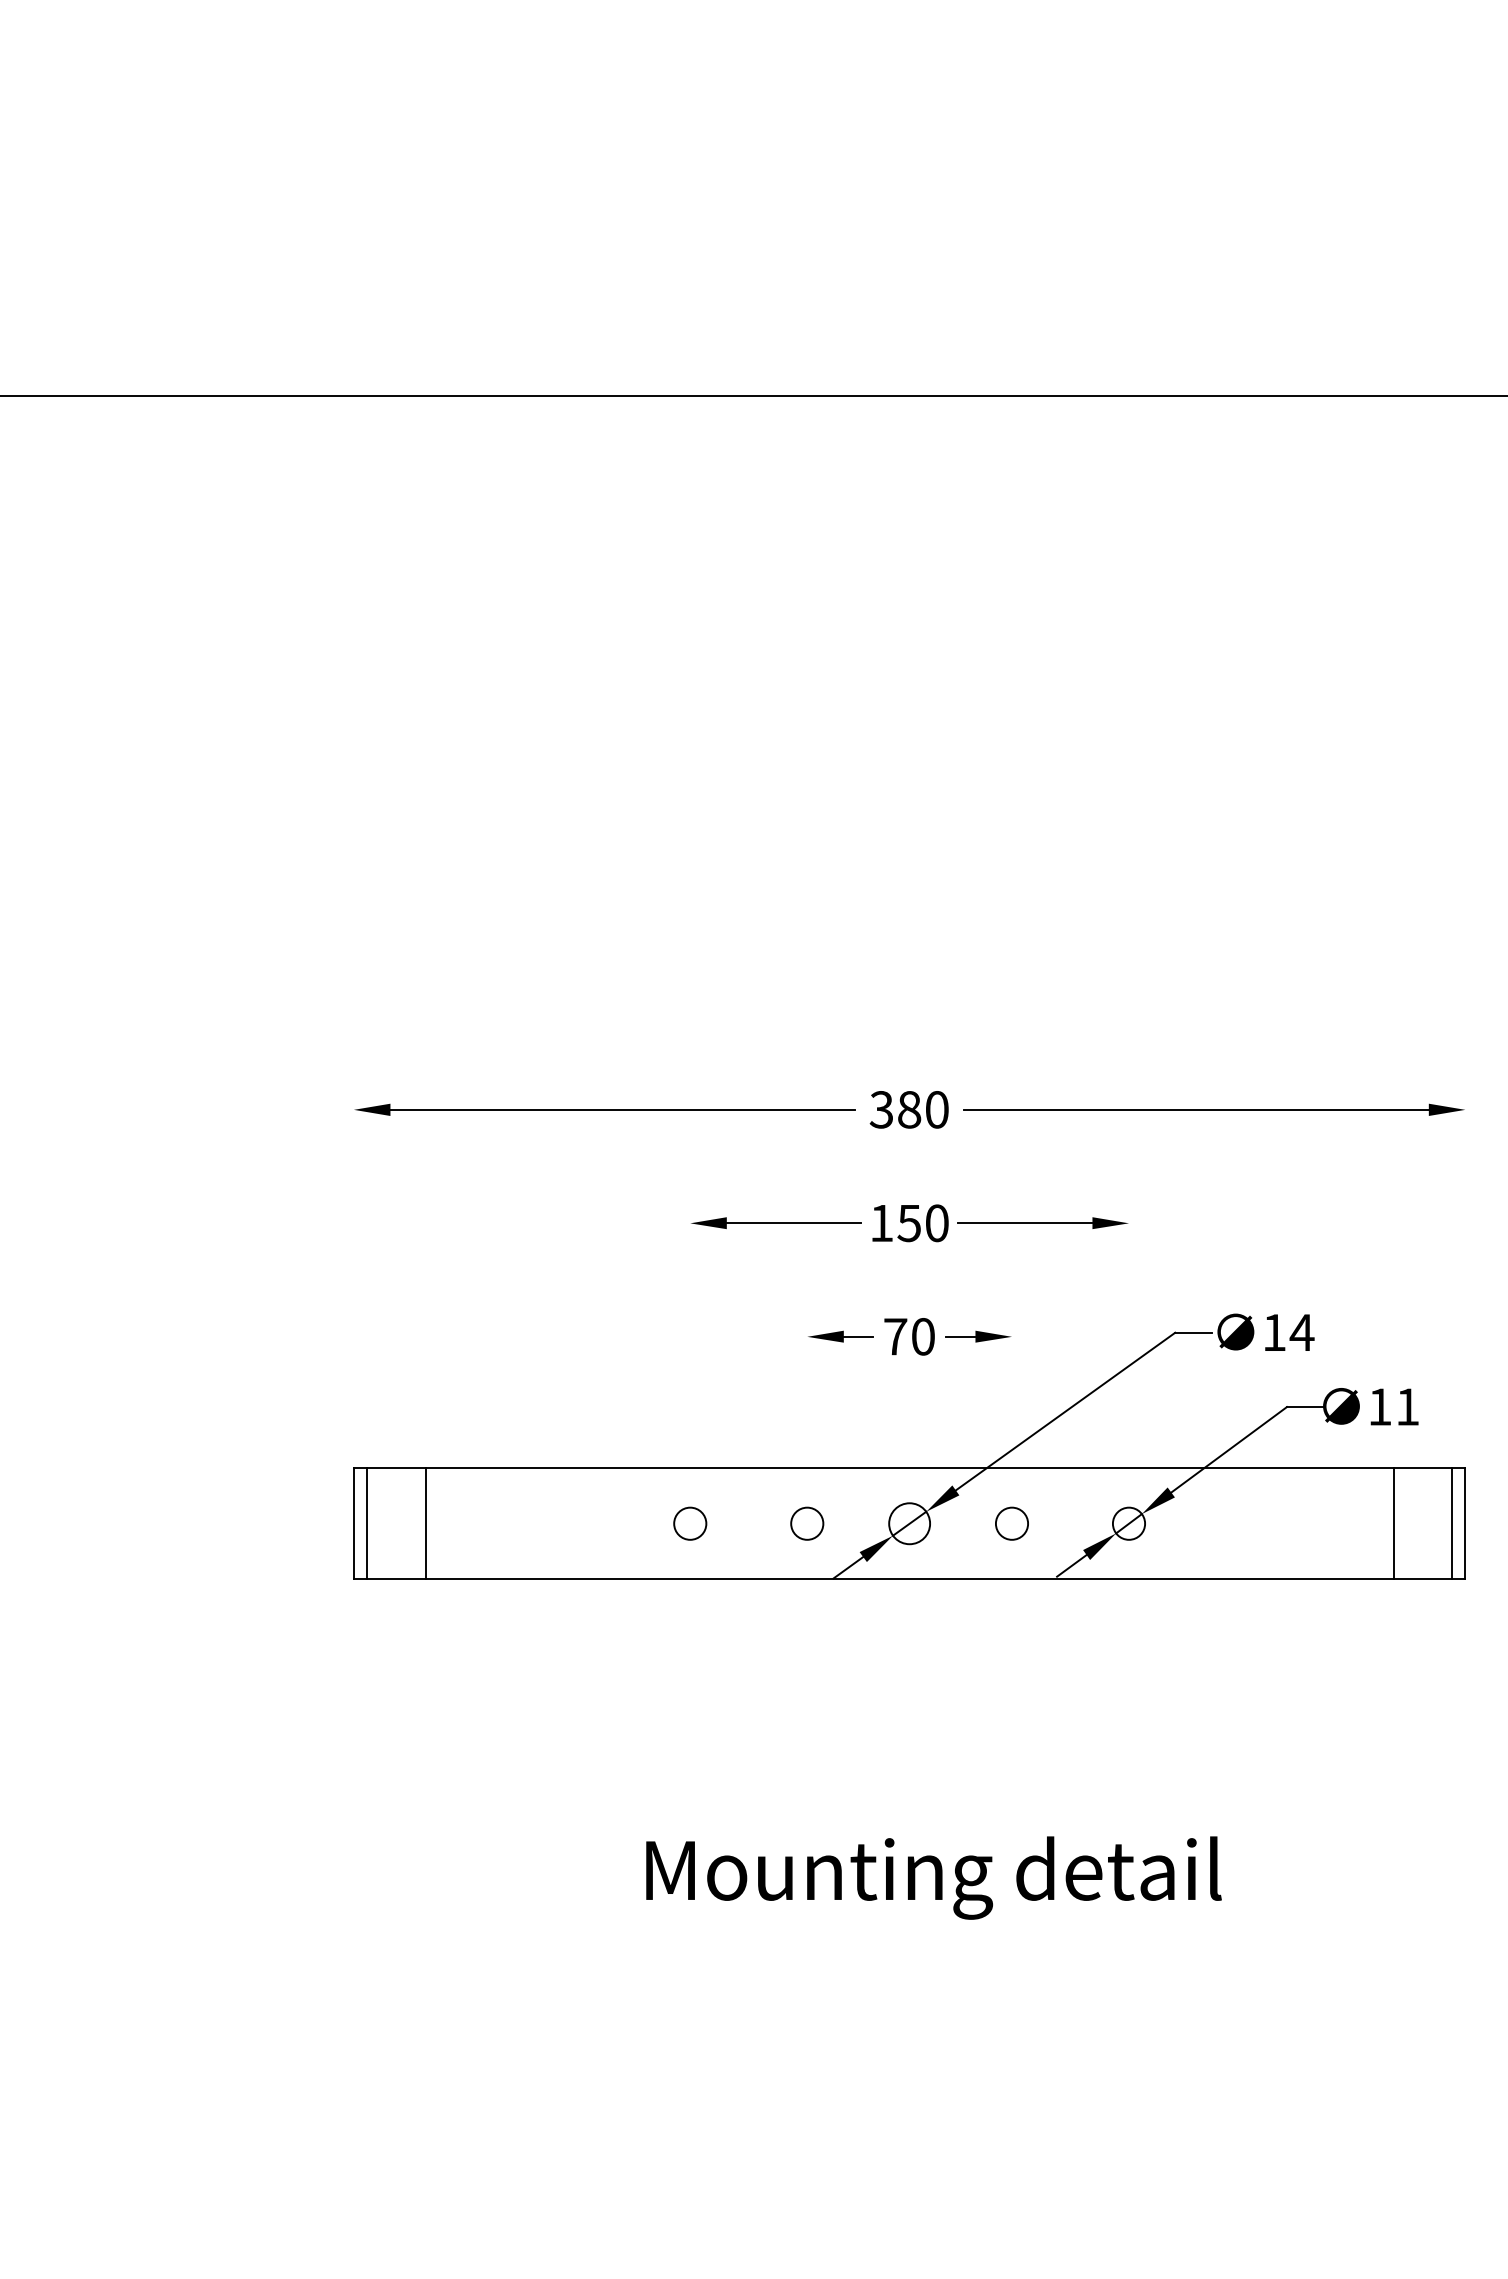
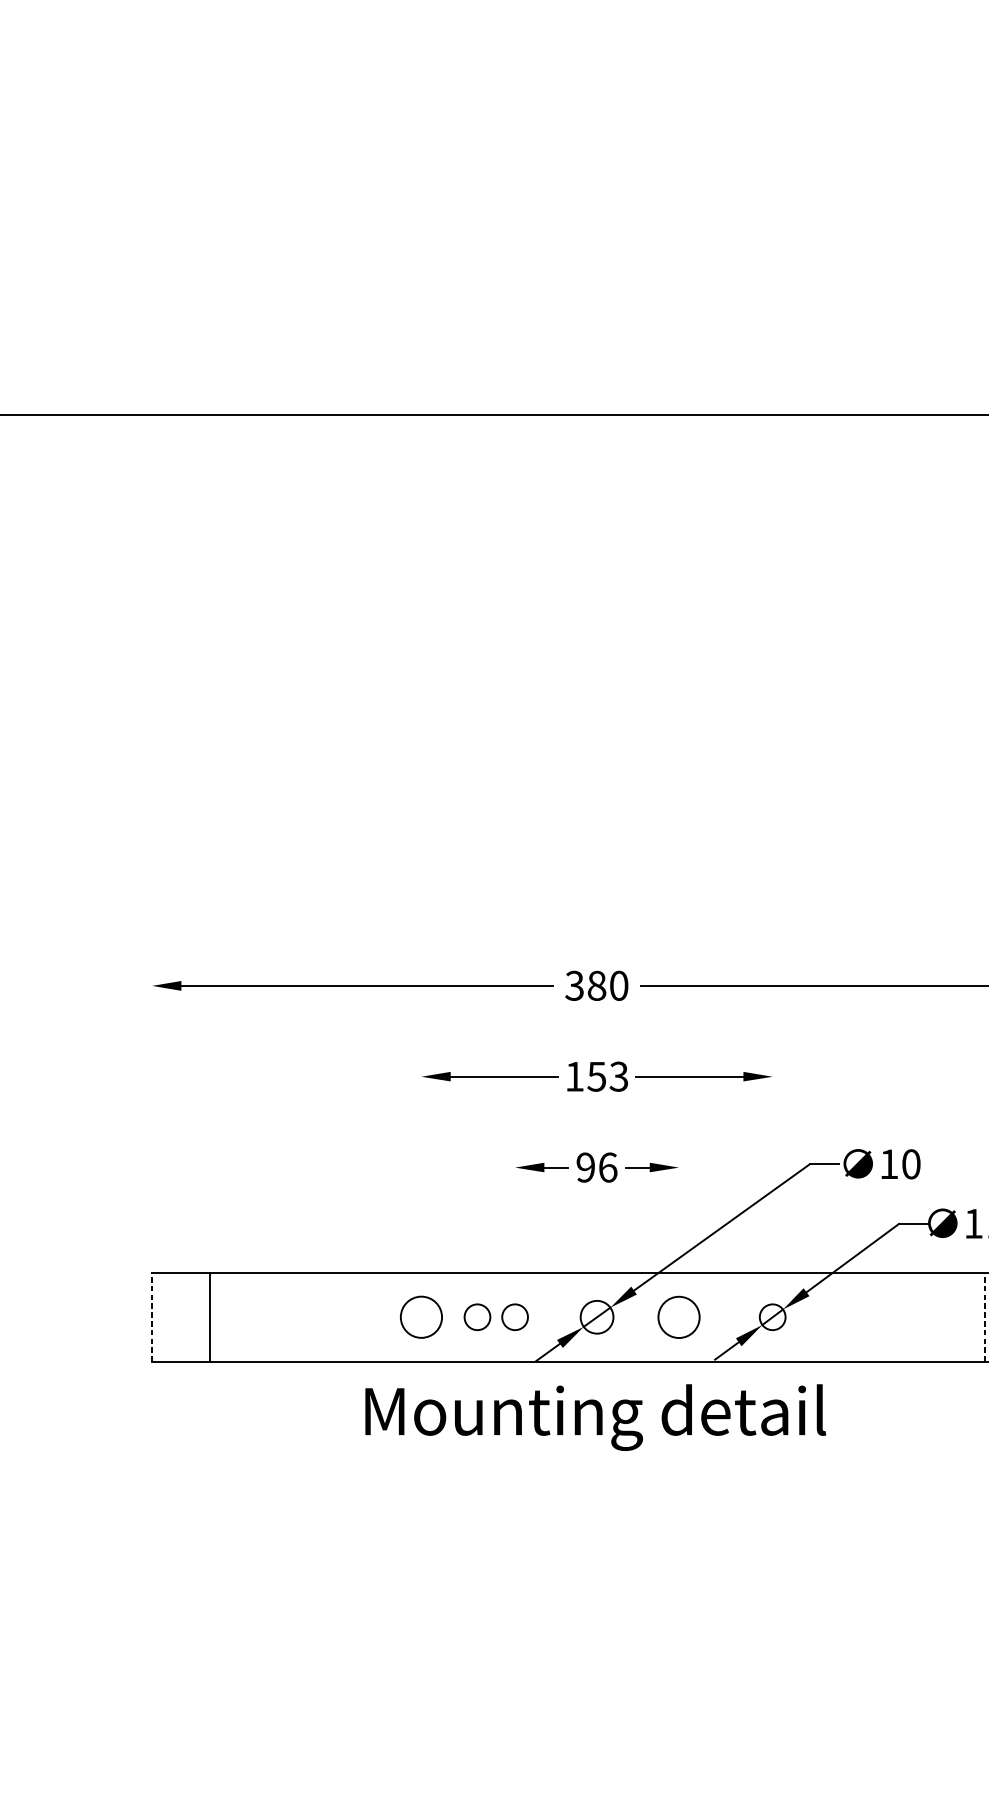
text: (936, 1223) -> (618, 1076), 150 -> 153
text: (1301, 1332) -> (910, 1164), 14 -> 10
text: (909, 1336) -> (596, 1167), 70 -> 96
line: (353, 1523) -> (151, 1317), solid -> dashed
line: (367, 1523) -> (163, 1317), removed
circle: (690, 1523) -> (421, 1317), size x1.6
circle: (760, 1523) -> (477, 1317), added
circle: (1011, 1523) -> (678, 1317), size x1.6
line: (1393, 1523) -> (984, 1317), solid -> dashed
text: (933, 1877) -> (595, 1417), moved

